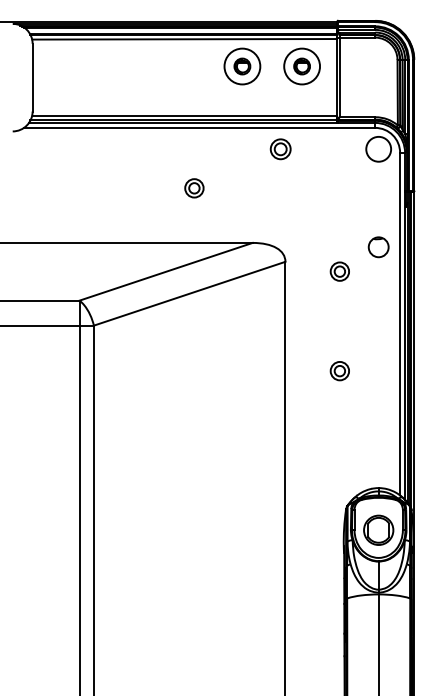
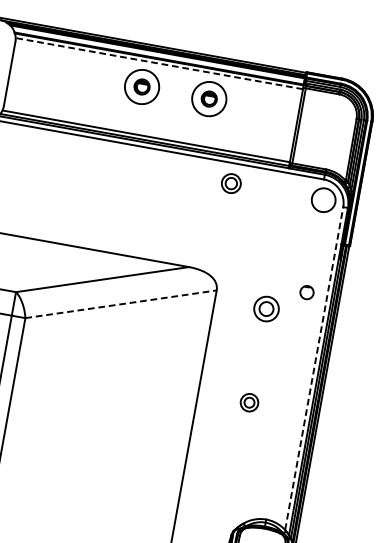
line: (184, 39) -> (159, 63), solid -> dashed
part: (301, 66) -> (141, 86), moved
part: (194, 188) -> (143, 205), removed
part: (378, 247) -> (306, 292), size x0.7
part: (339, 271) -> (266, 308), size x1.4
line: (189, 293) -> (120, 304), solid -> dashed
line: (400, 323) -> (314, 368), solid -> dashed

